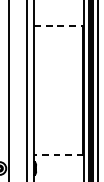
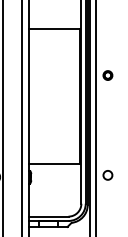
line: (58, 25) -> (54, 28), dashed -> solid
line: (58, 155) -> (54, 163), dashed -> solid

